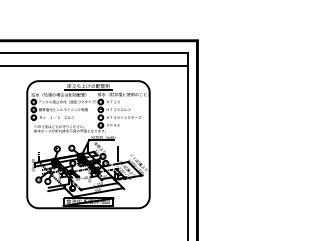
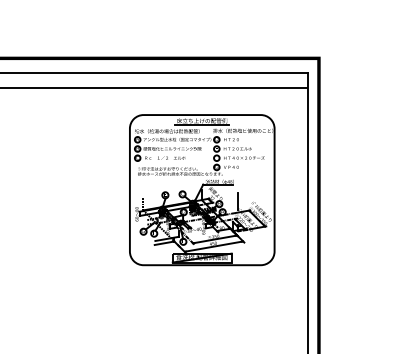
part: (88, 145) -> (202, 190), moved

